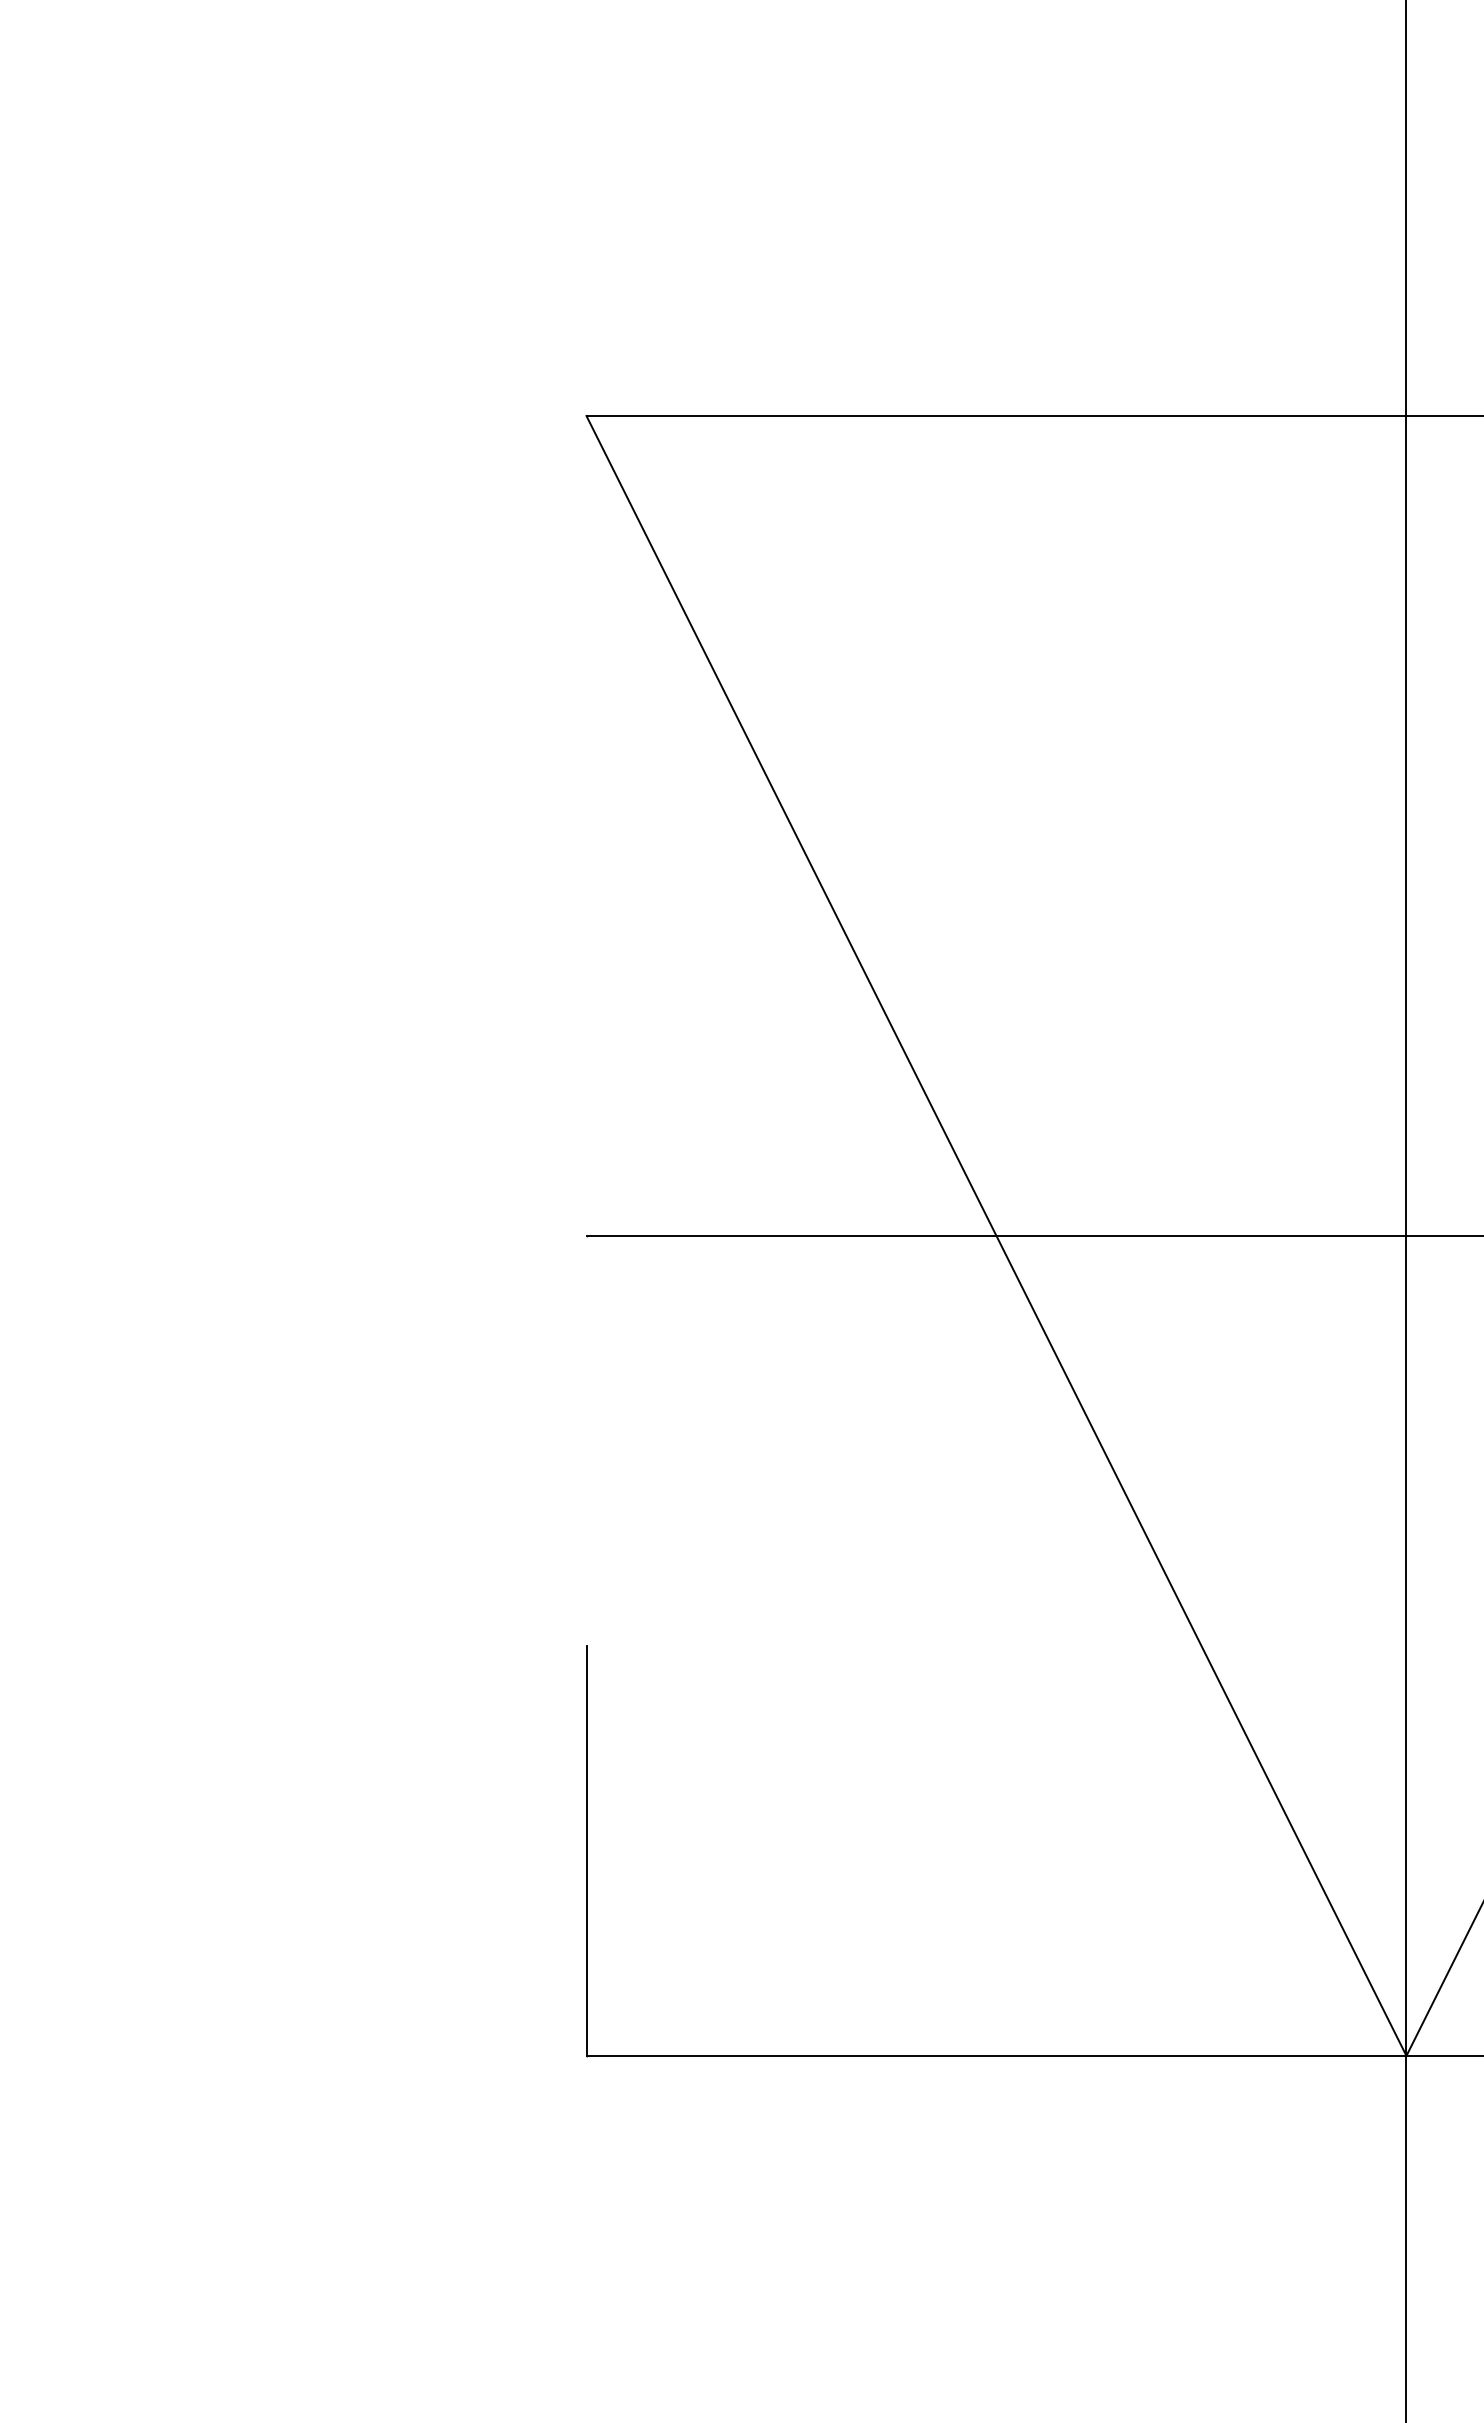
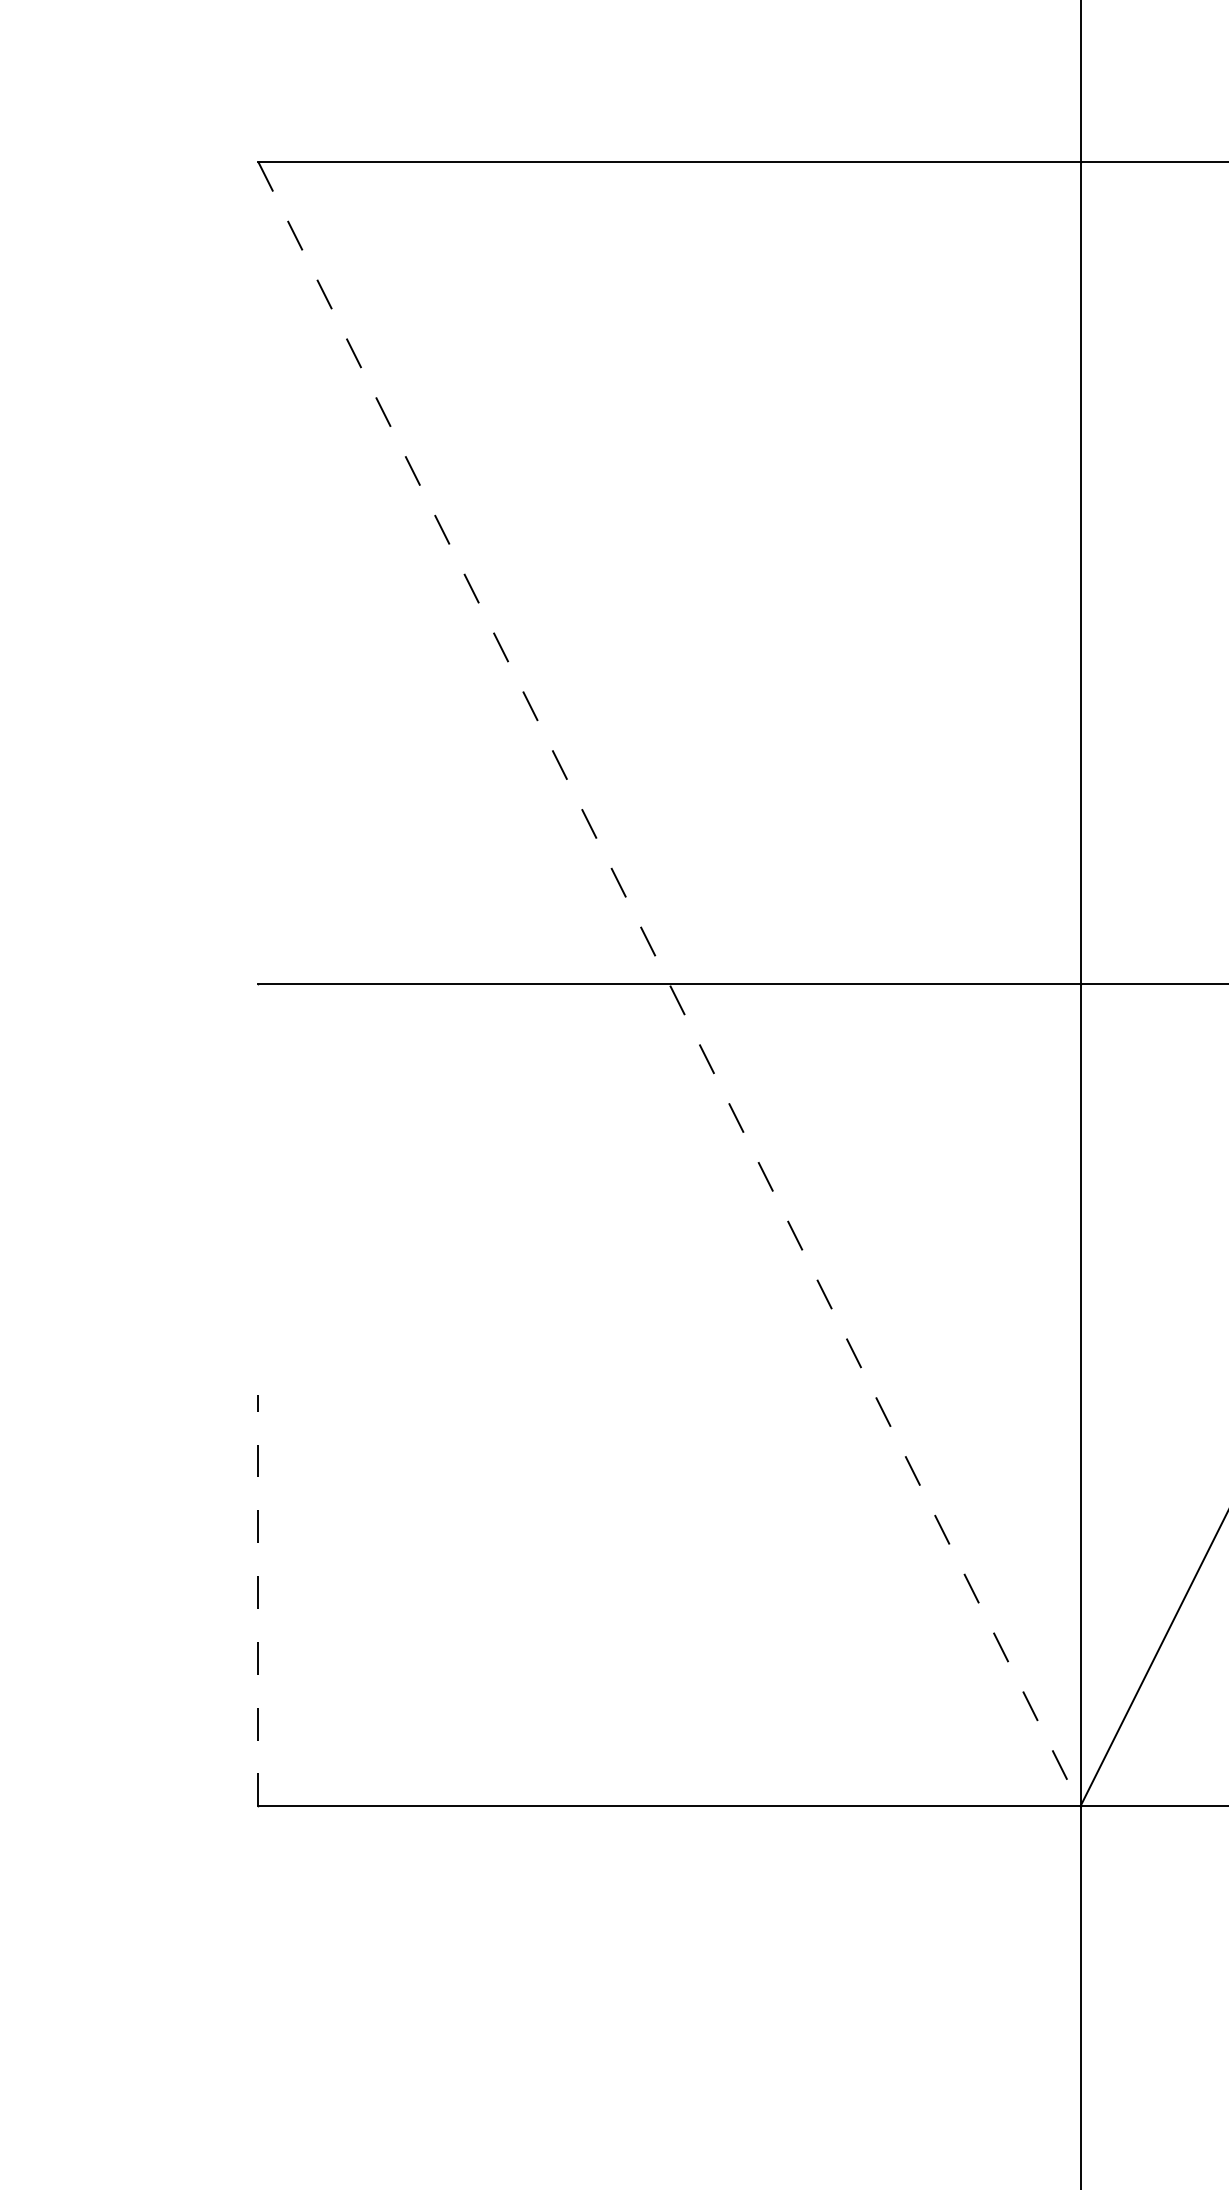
line: (996, 1235) -> (669, 983), solid -> dashed
line: (586, 1850) -> (258, 1600), solid -> dashed

